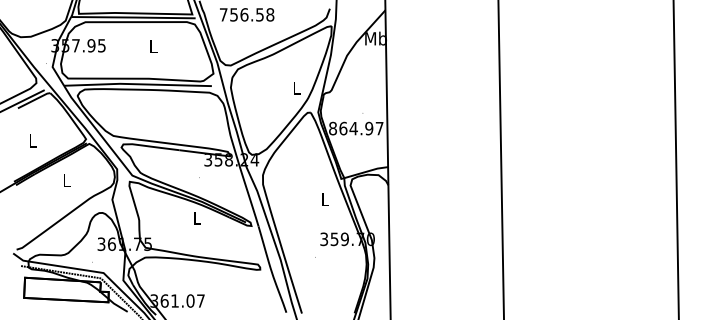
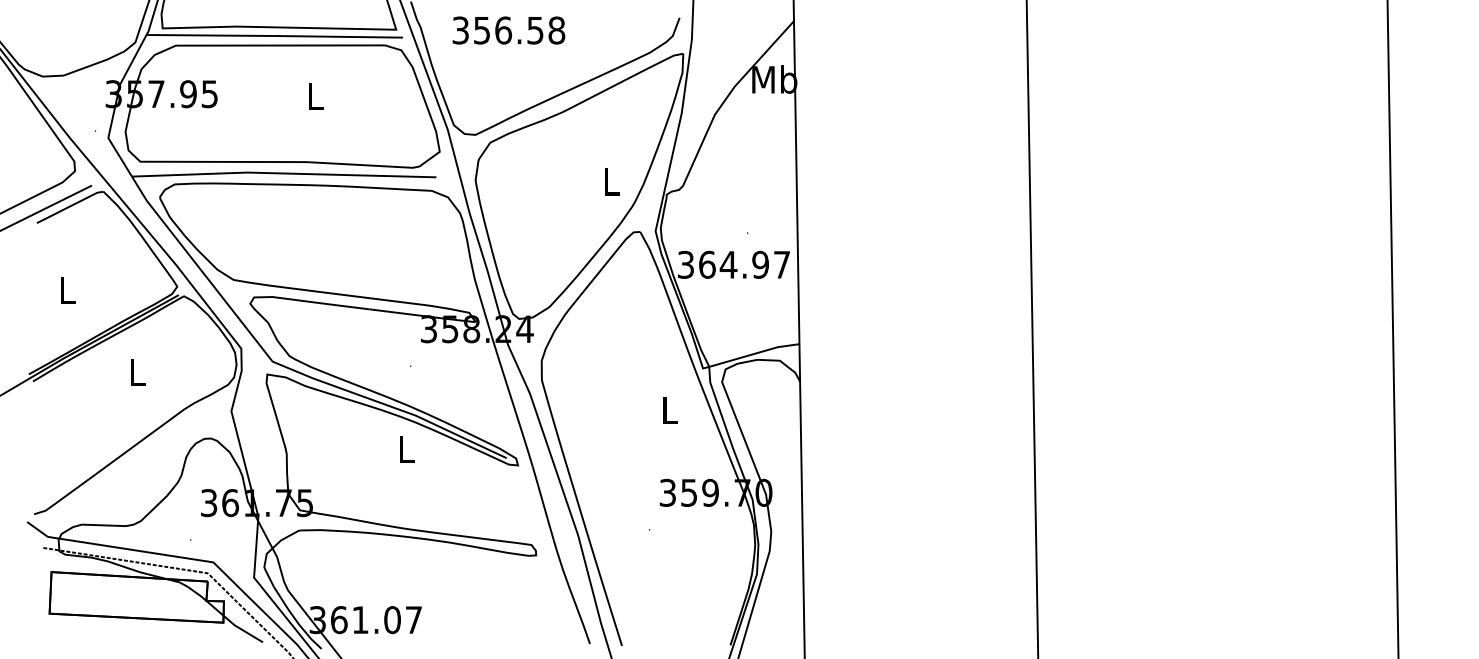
text: (223, 14) -> (460, 29), 756.58 -> 356.58
text: (333, 128) -> (686, 264), 864.97 -> 364.97

